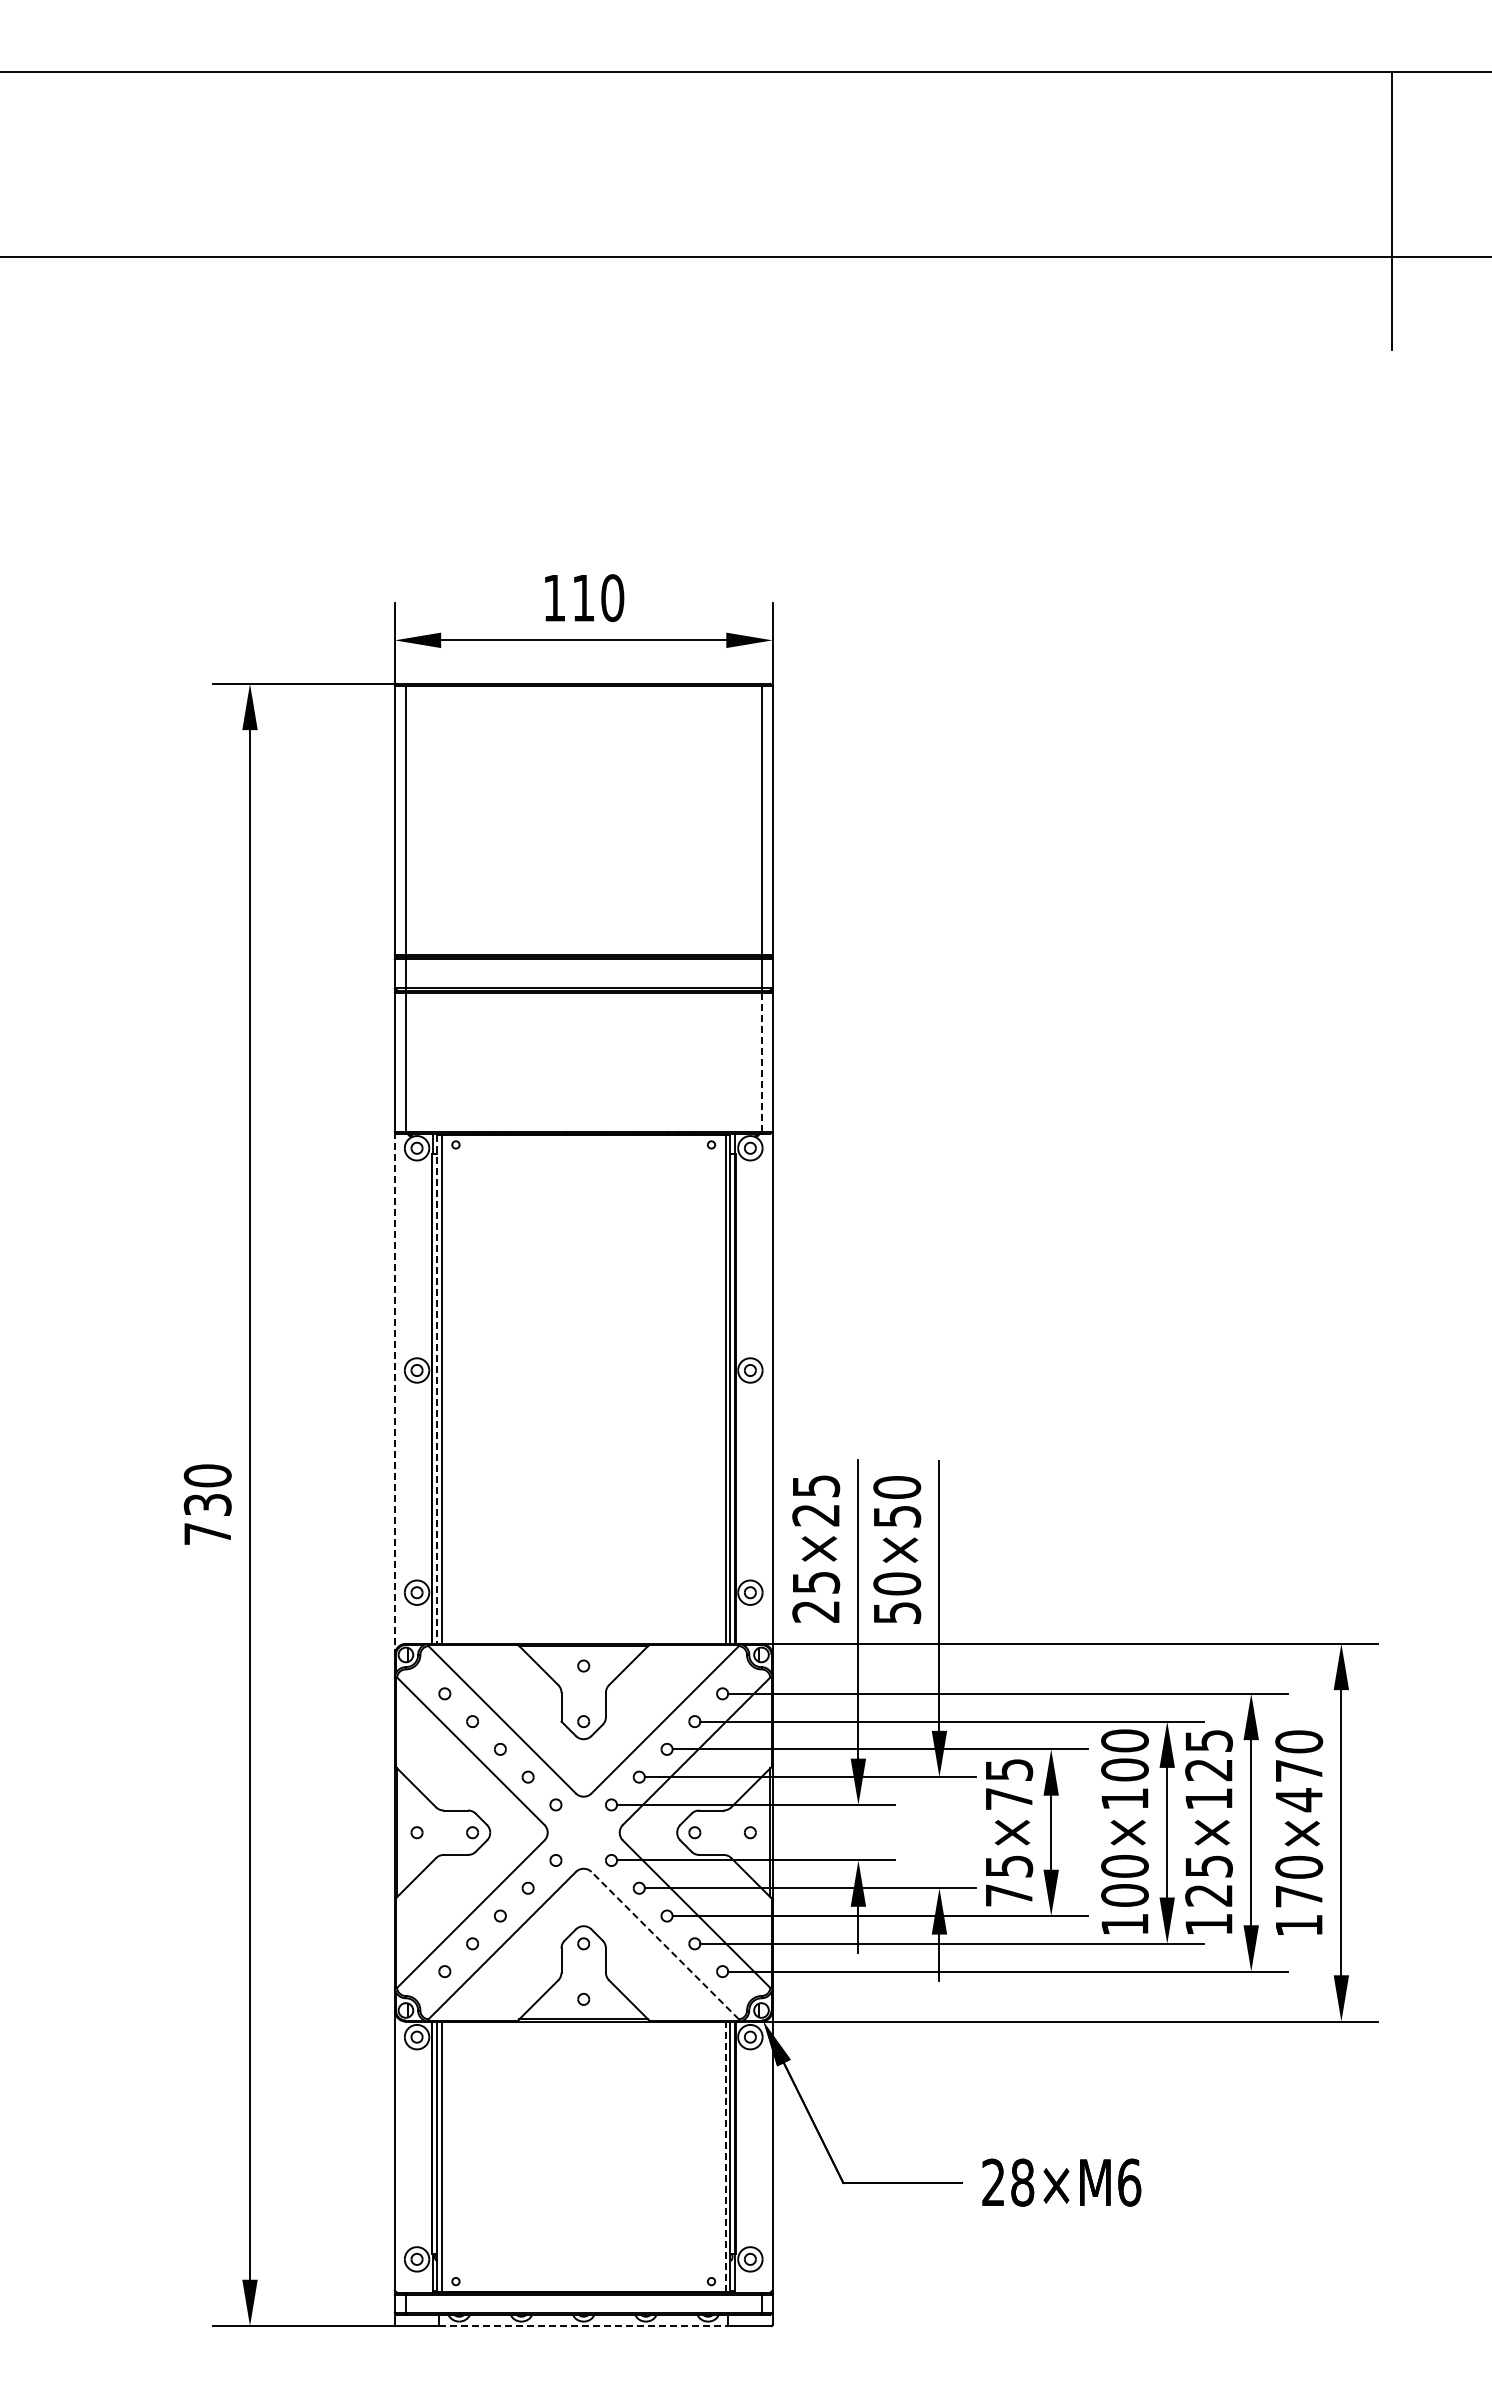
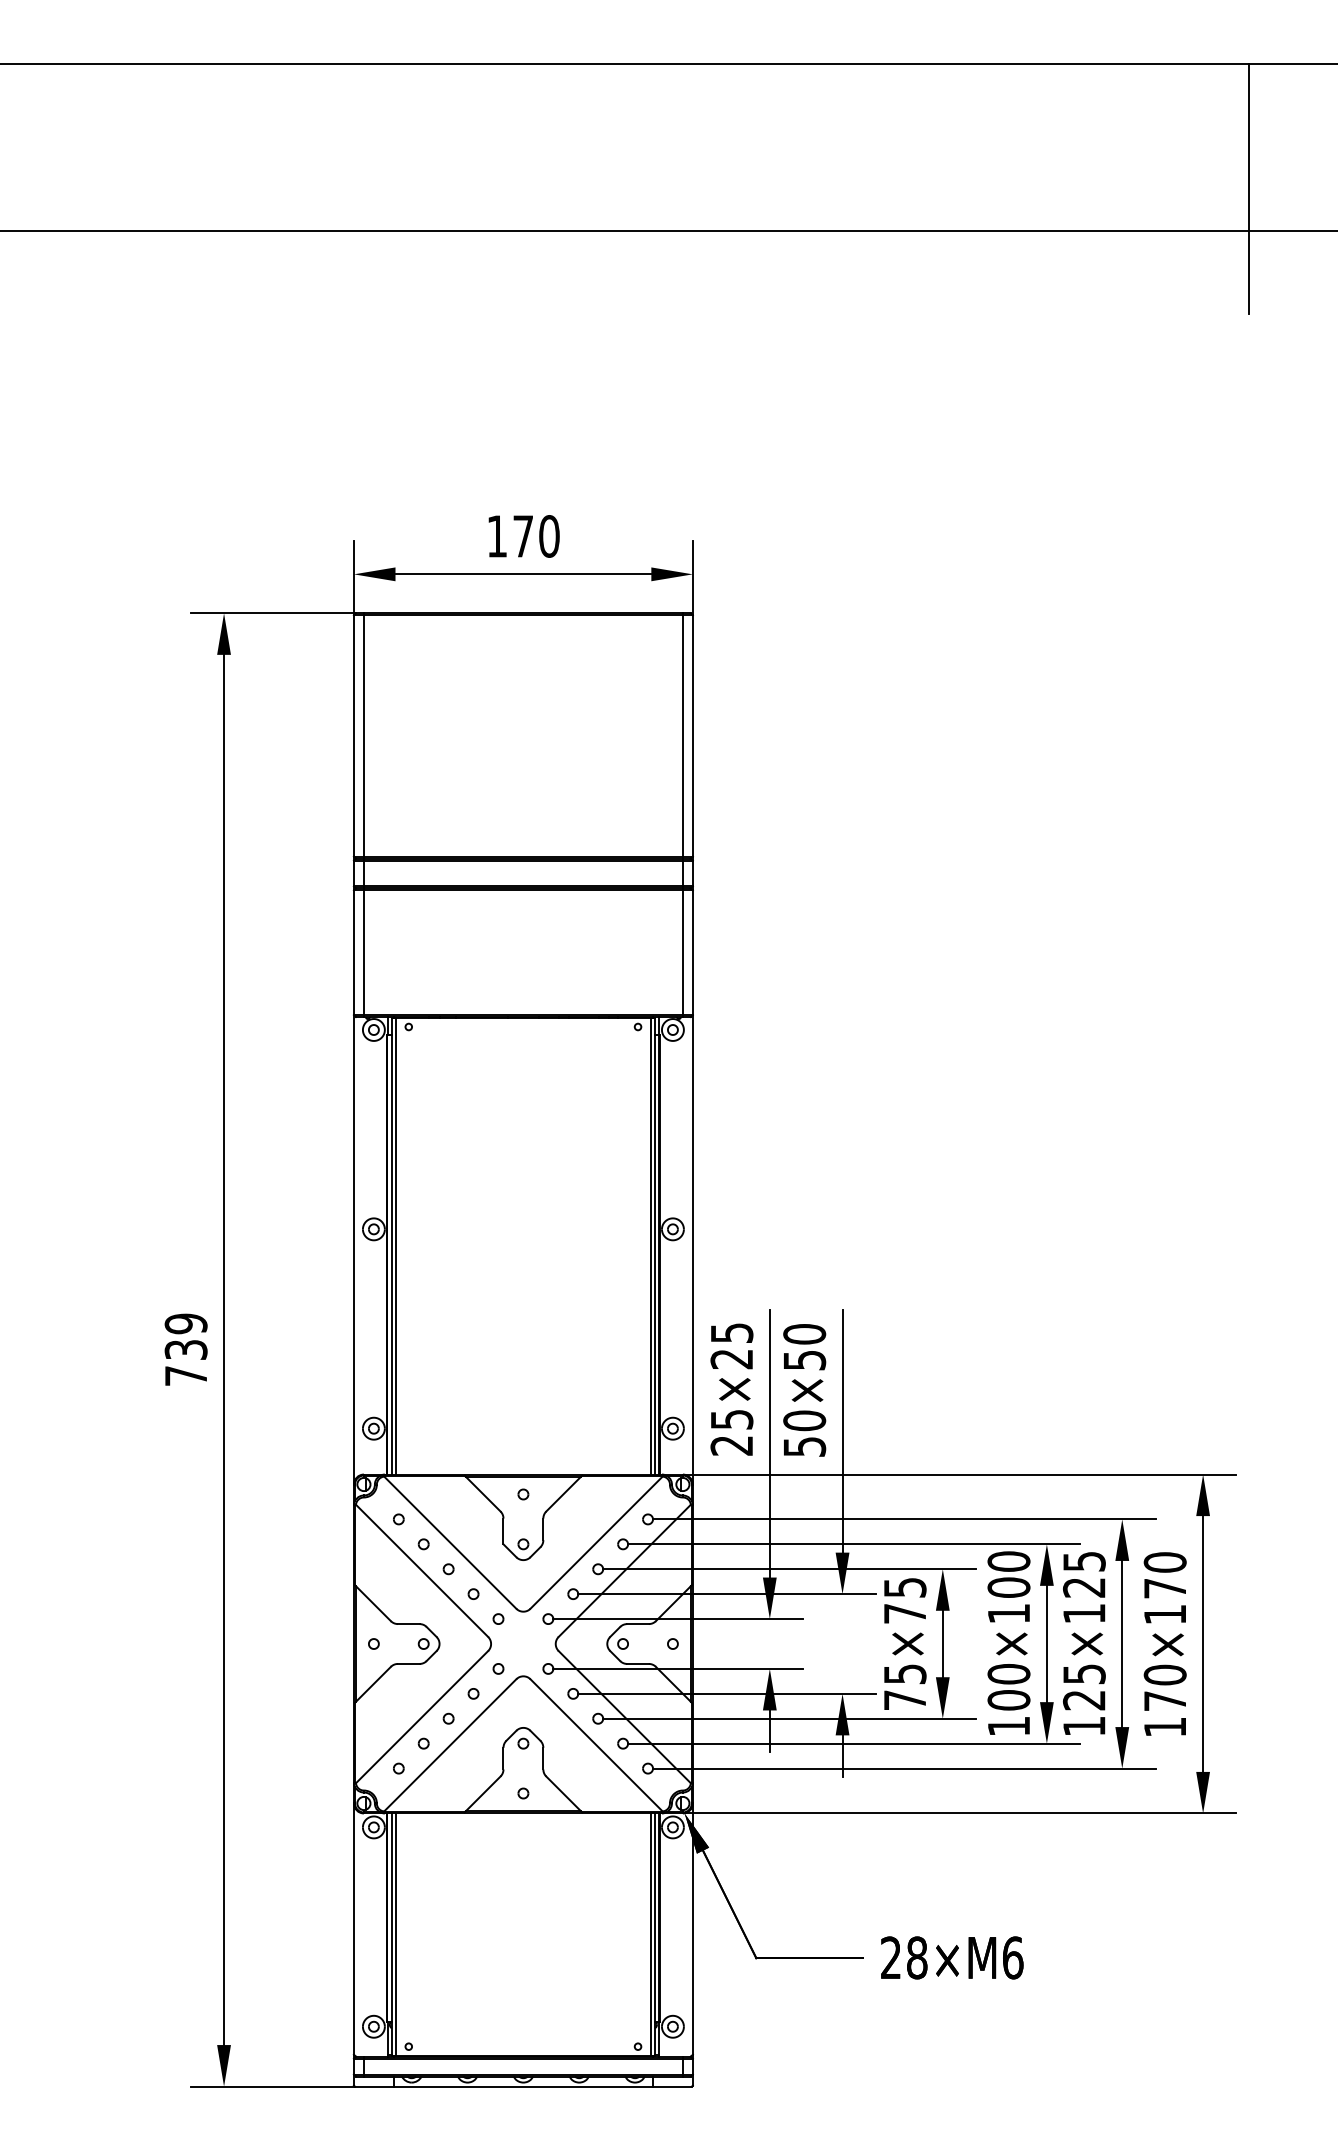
text: (583, 598) -> (523, 536), 110 -> 170
line: (761, 1062) -> (682, 953), dashed -> solid
line: (437, 1389) -> (392, 1246), dashed -> solid
line: (394, 1393) -> (353, 1249), dashed -> solid
text: (207, 1475) -> (185, 1323), 730 -> 739
text: (1299, 1800) -> (1165, 1615), 170×470 -> 170×170
line: (664, 1945) -> (595, 1745), dashed -> solid
line: (725, 2156) -> (650, 1934), dashed -> solid
line: (584, 2326) -> (524, 2086), dashed -> solid

